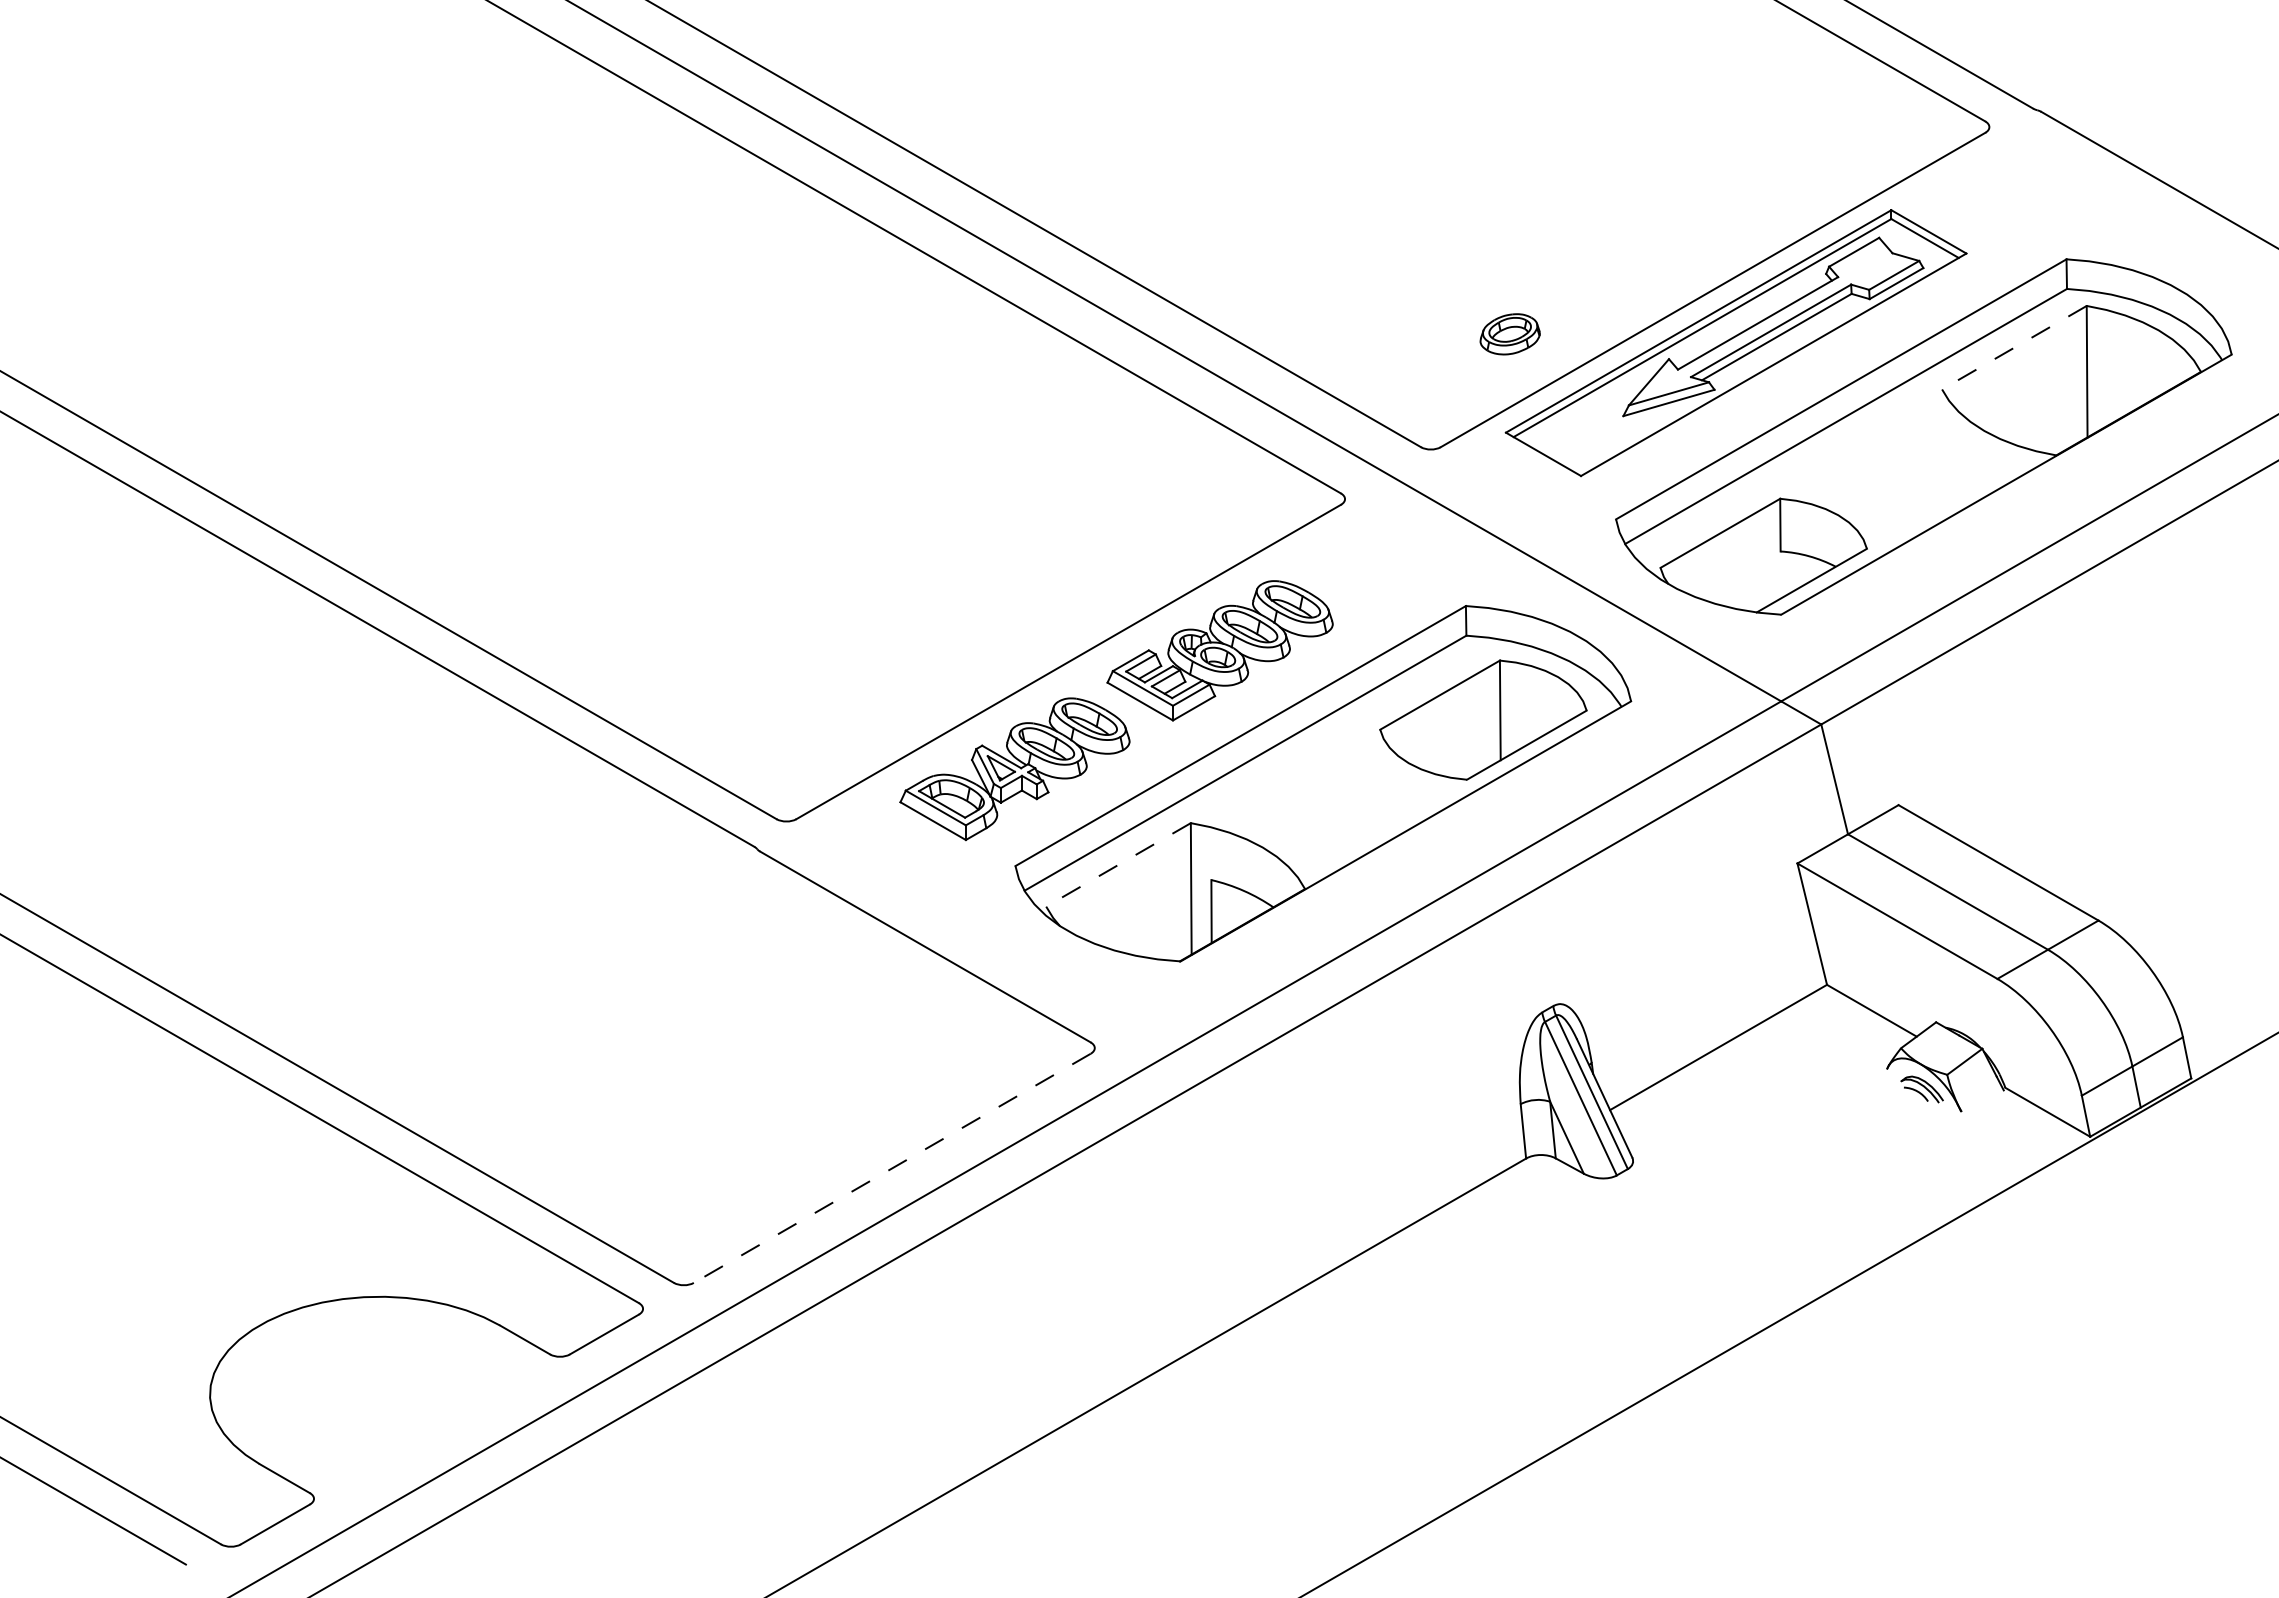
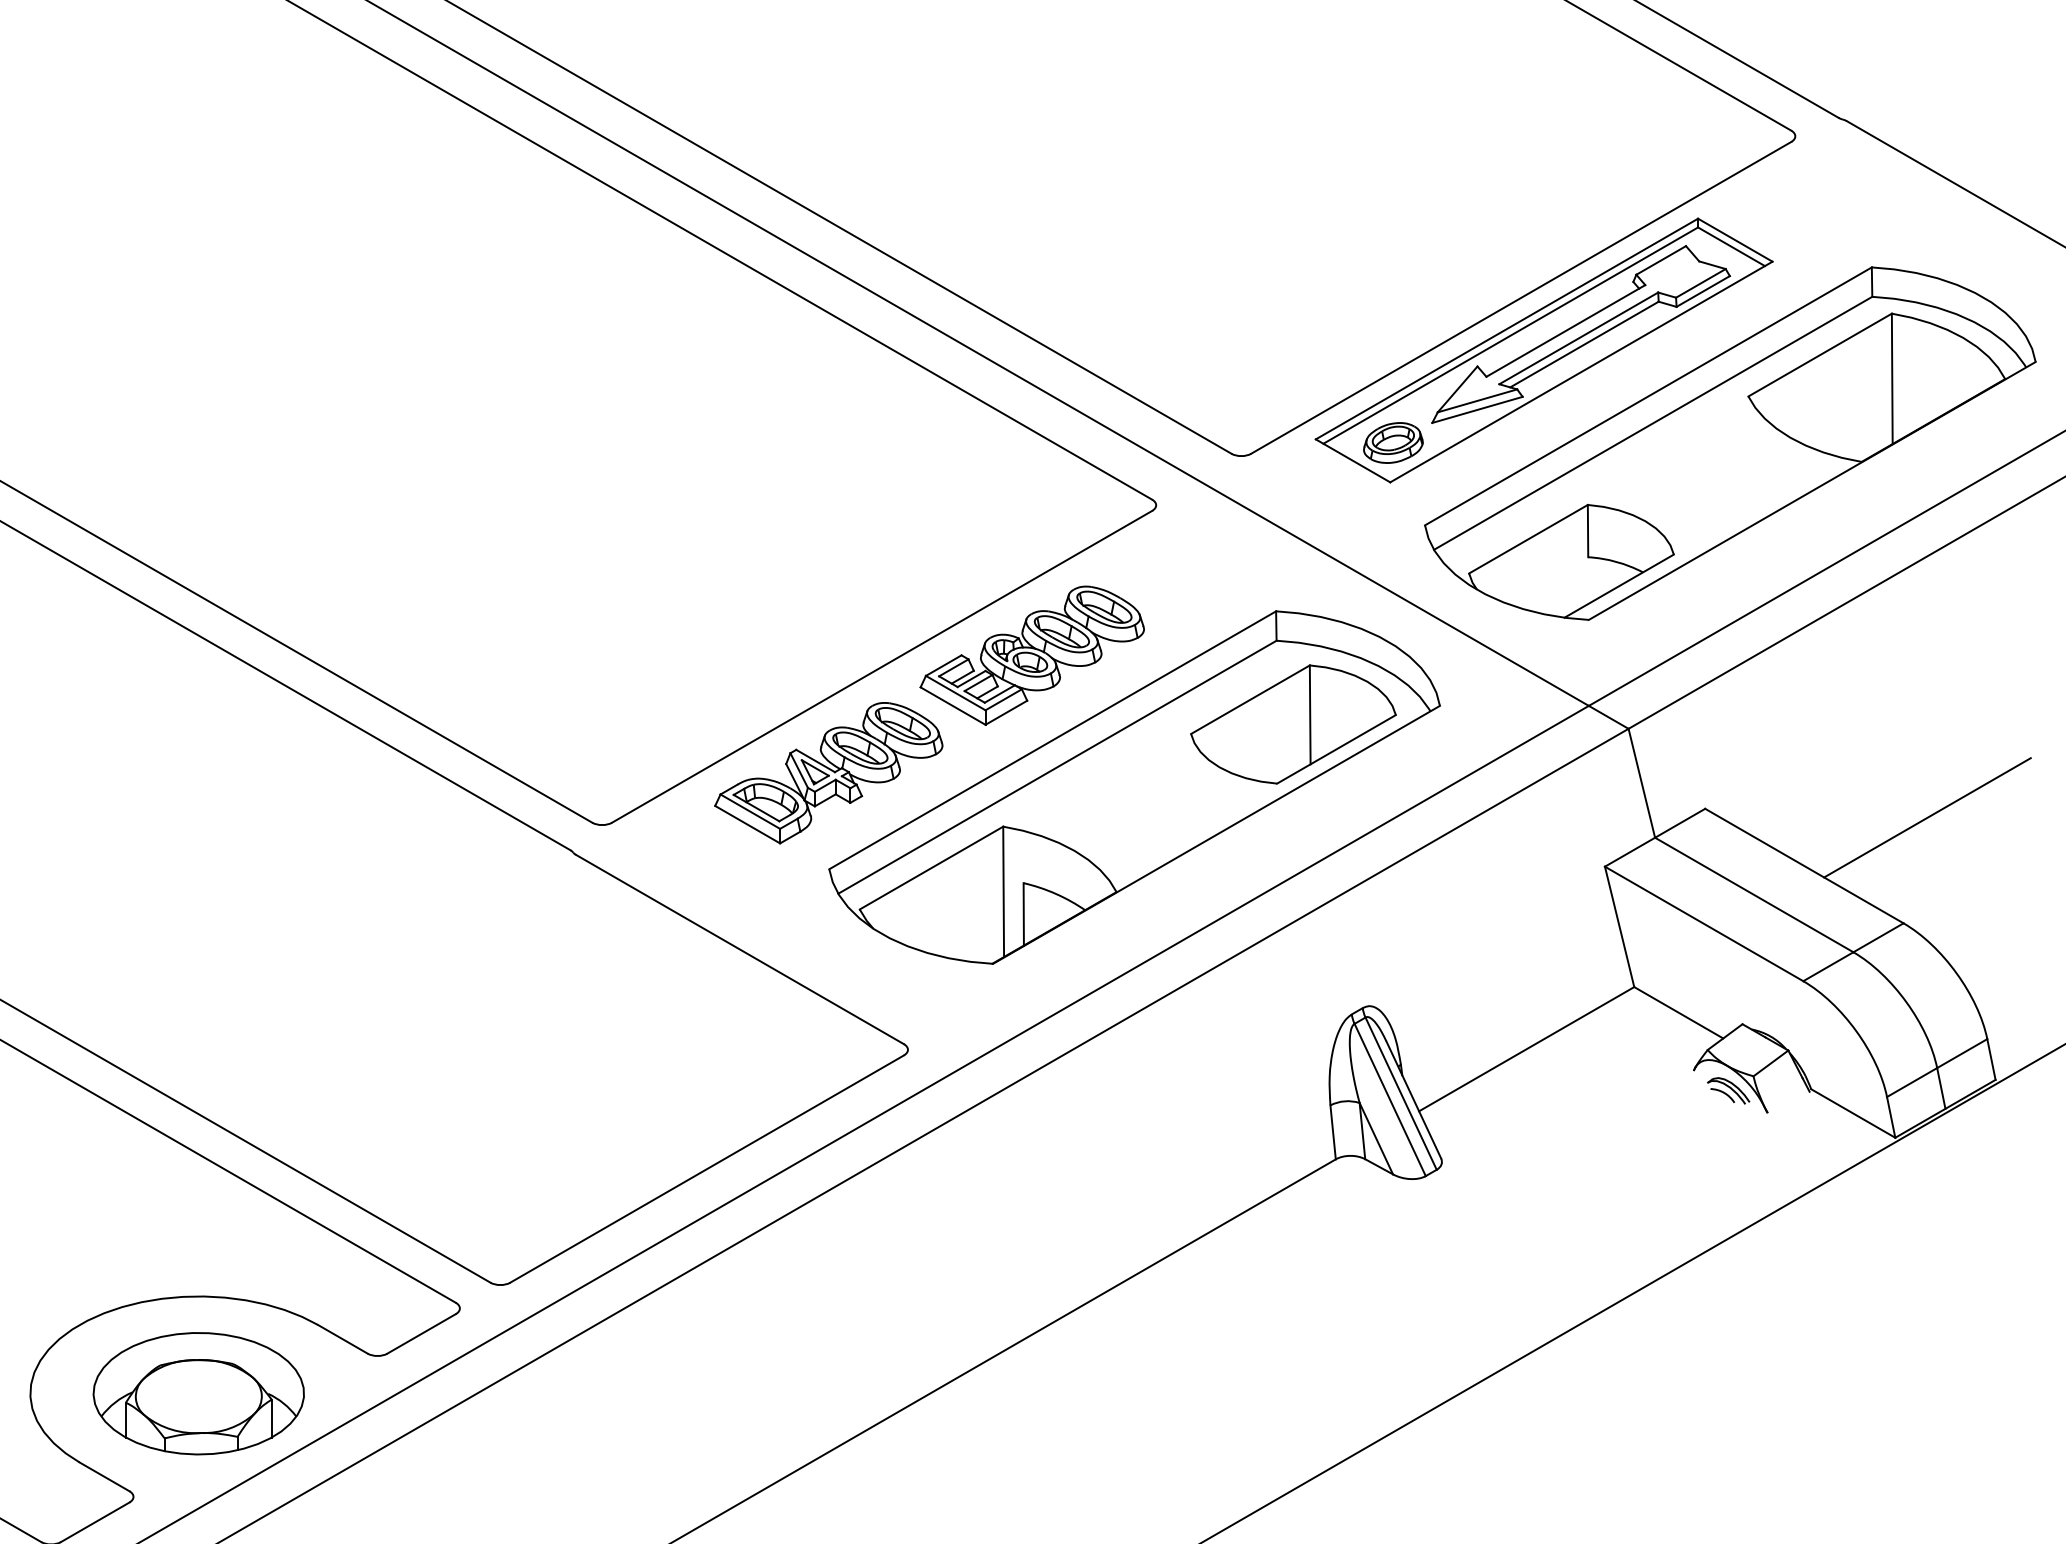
part: (1509, 334) -> (1392, 443), moved
line: (2013, 347) -> (1819, 354), dashed -> solid
line: (2122, 814) -> (1927, 818), added
line: (1118, 865) -> (931, 868), dashed -> solid
line: (891, 1168) -> (706, 1169), dashed -> solid
part: (379, 1394) -> (198, 1393), added

